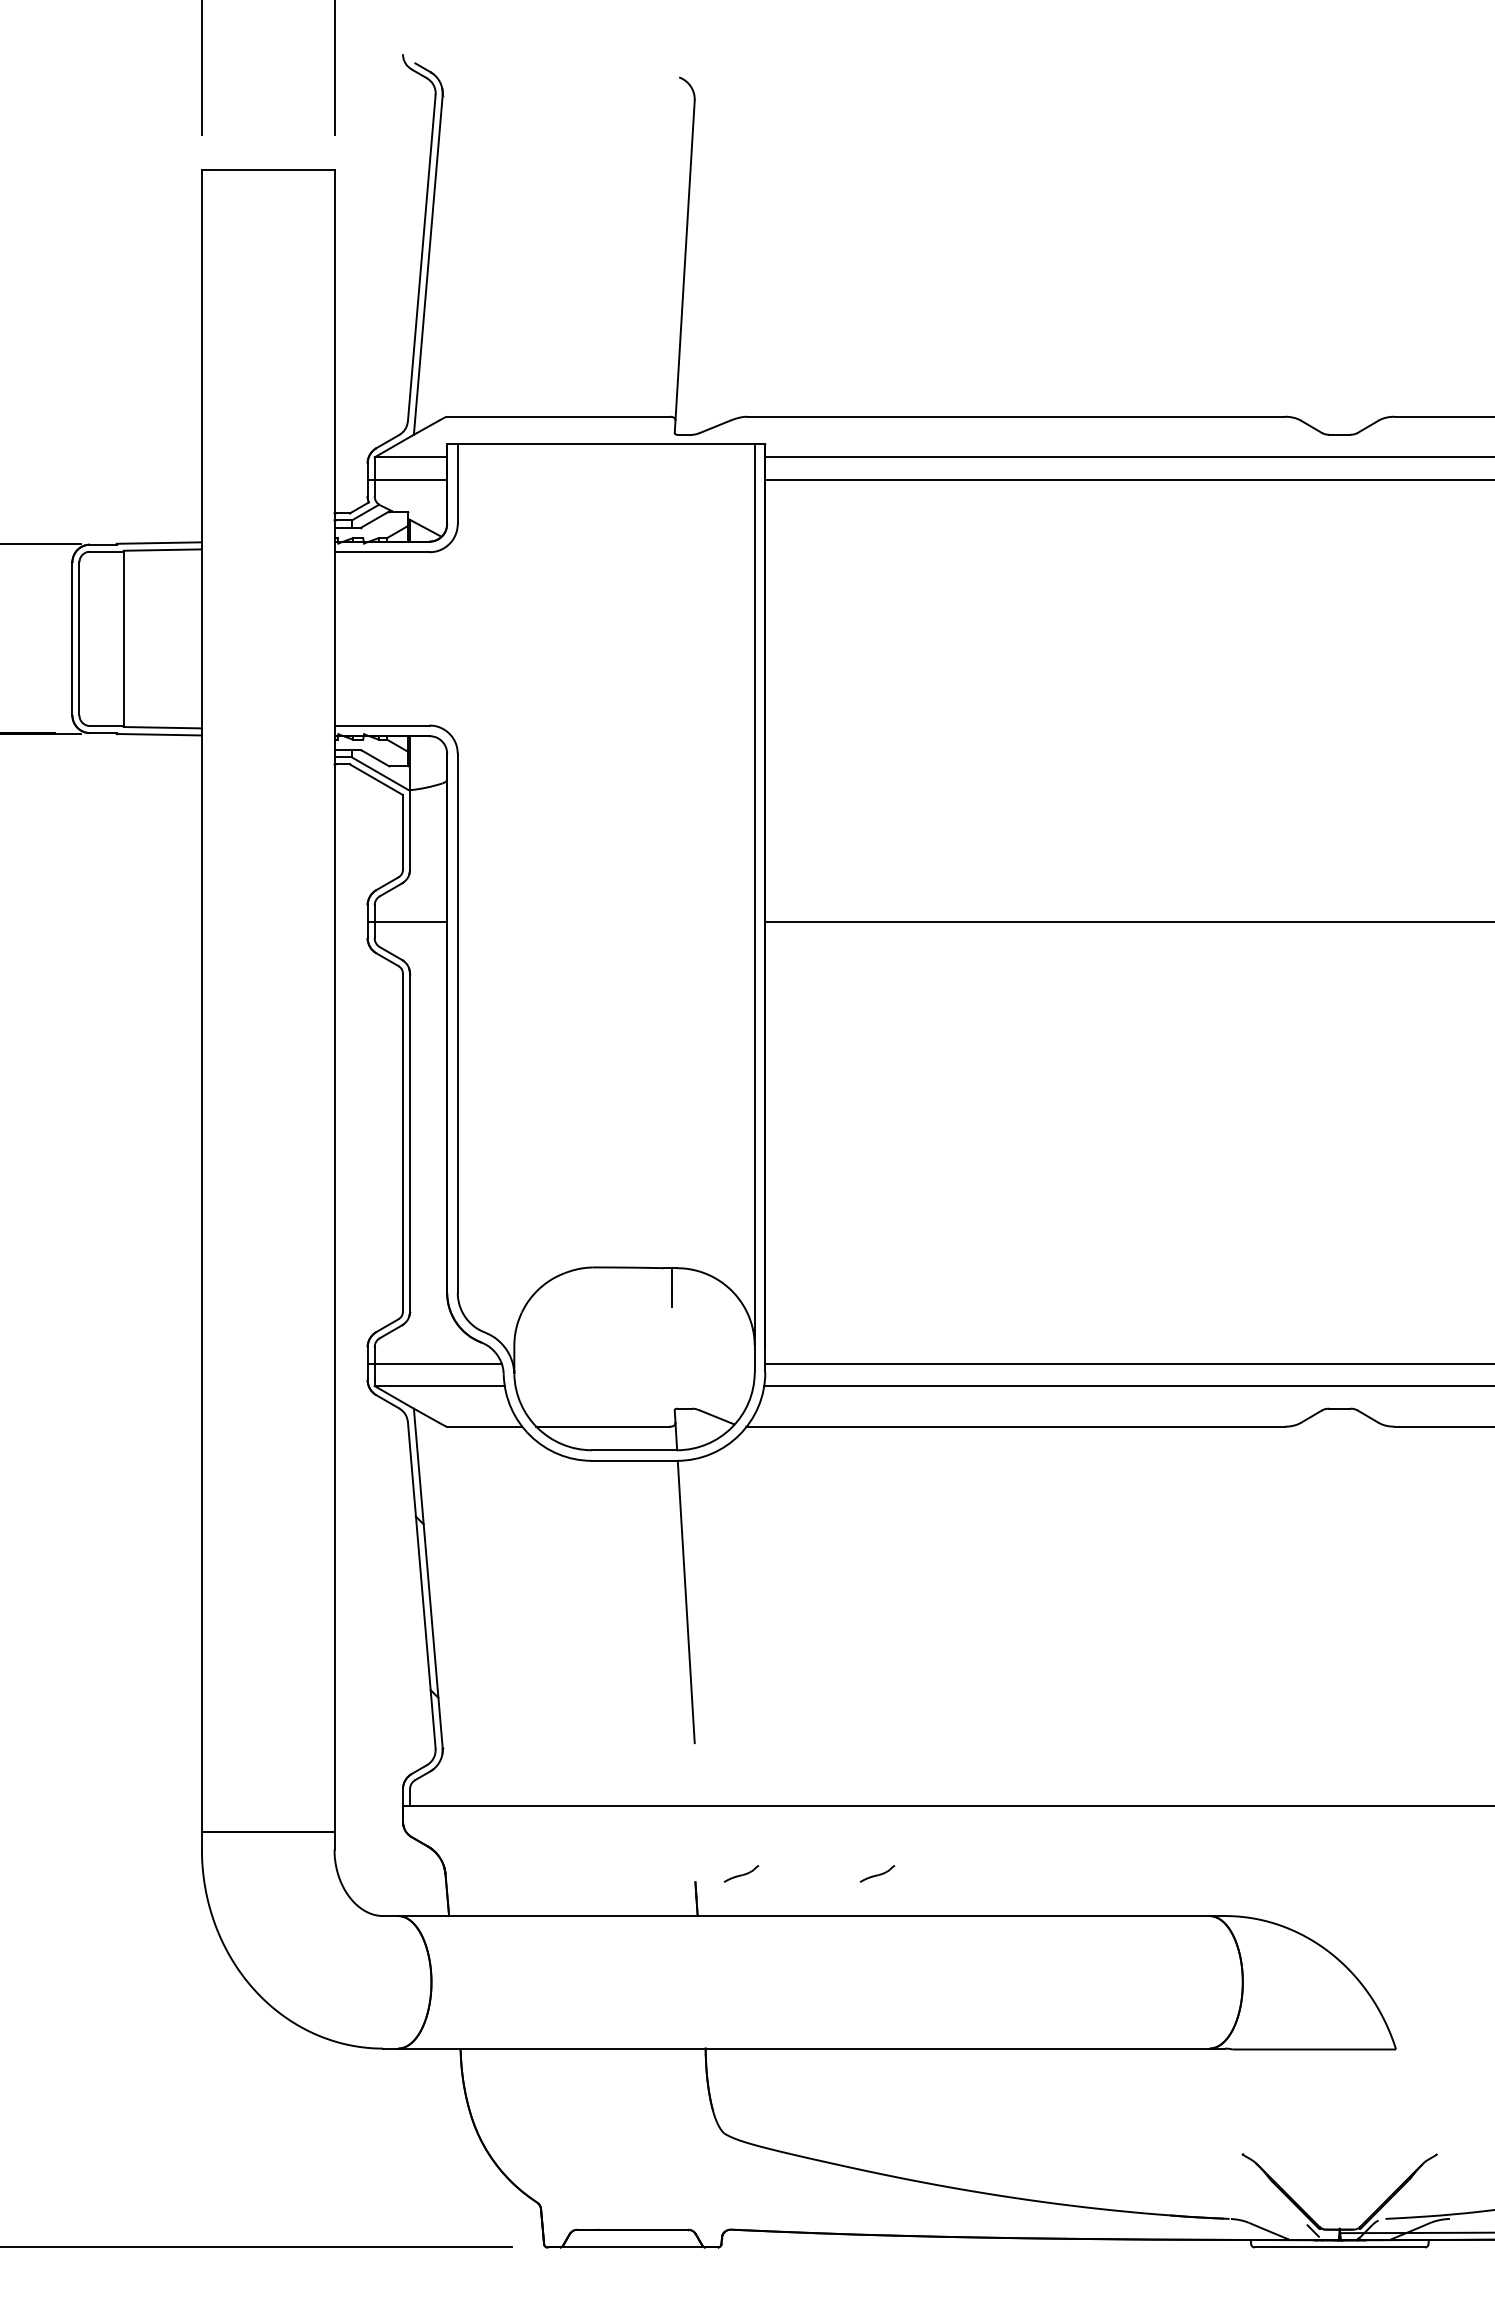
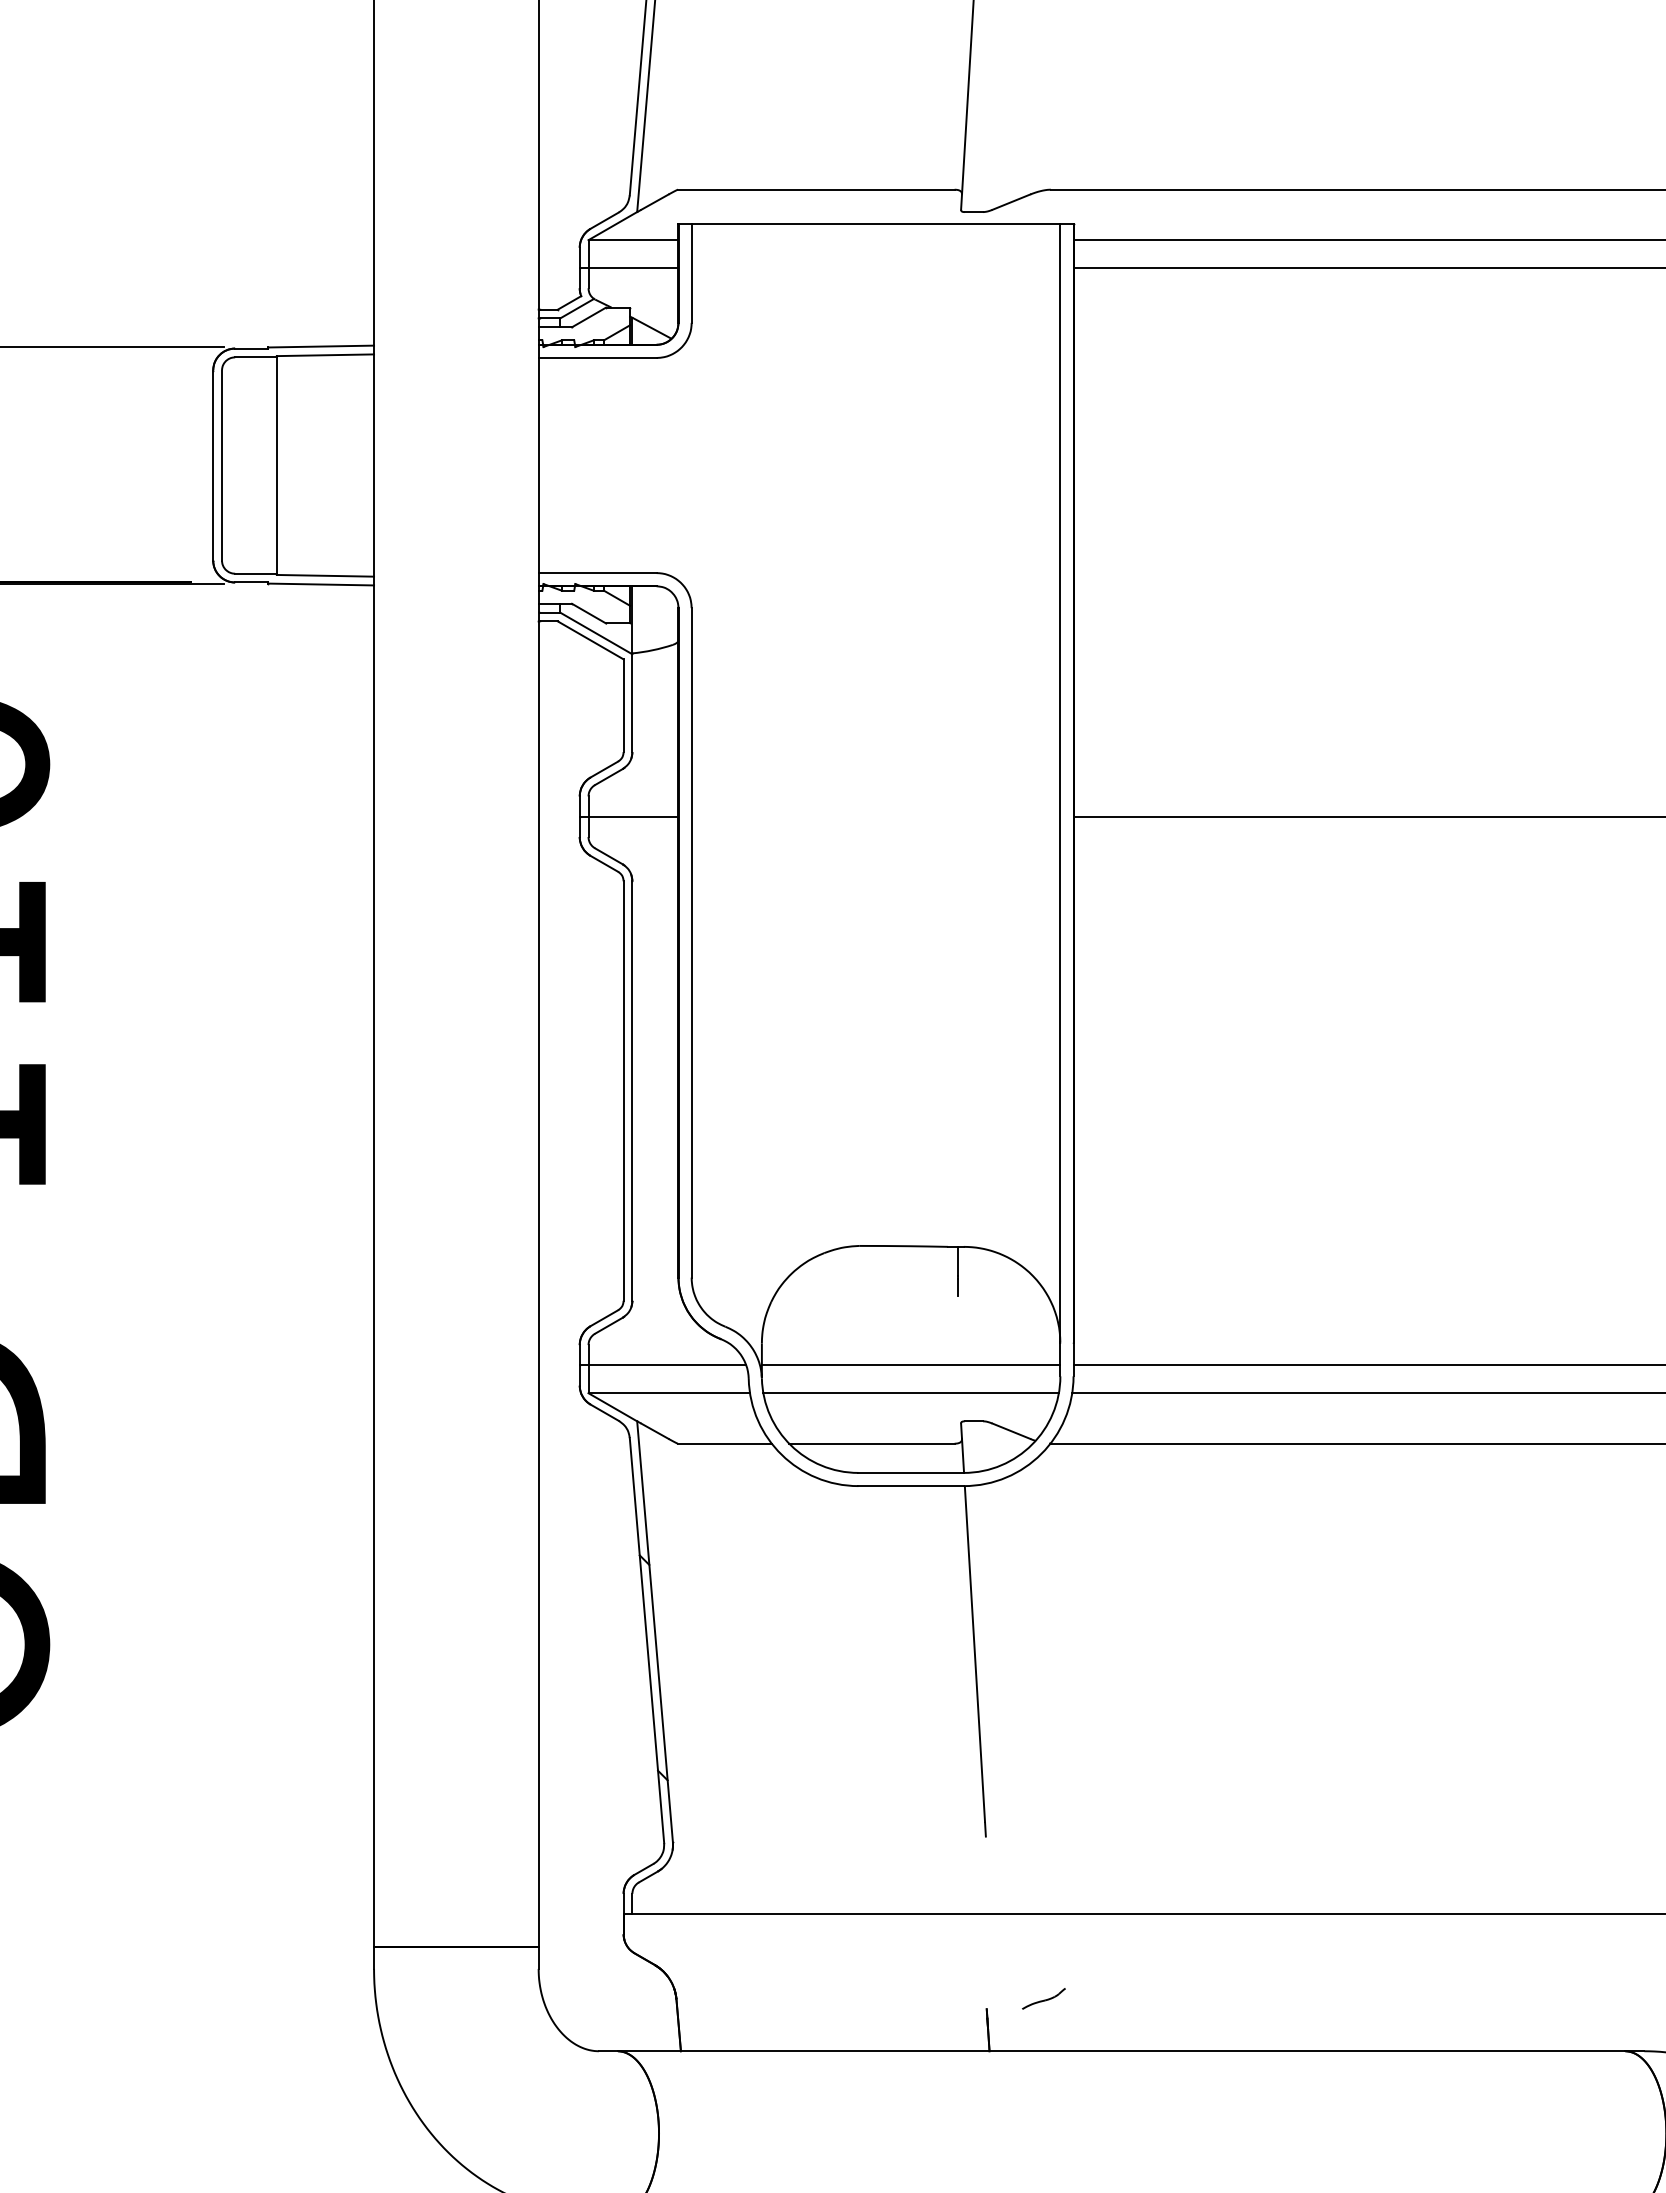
line: (634, 1363) -> (911, 1365), added
line: (634, 1386) -> (911, 1393), added
part: (877, 1873) -> (1212, 1998), removed

